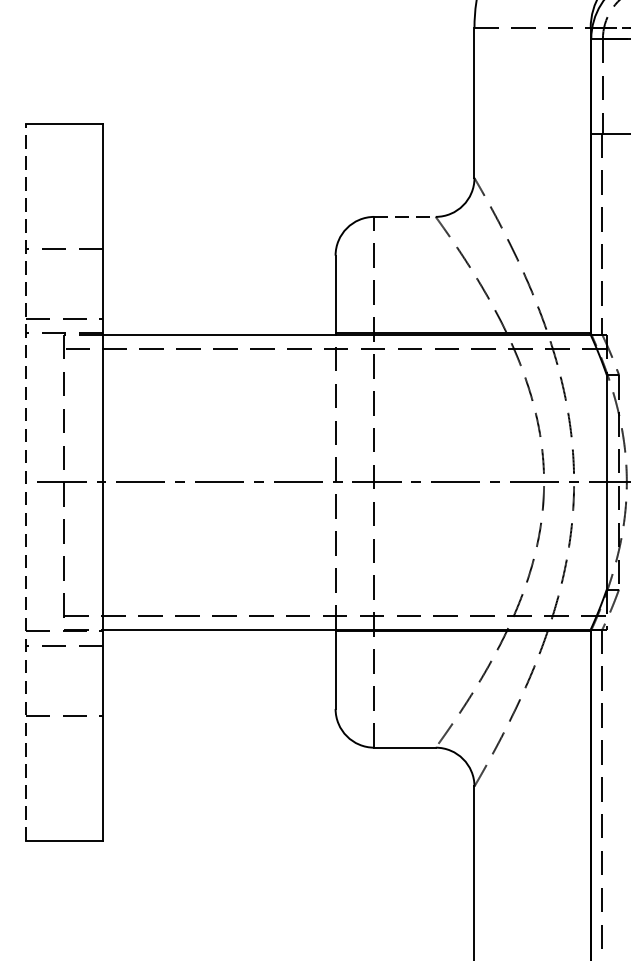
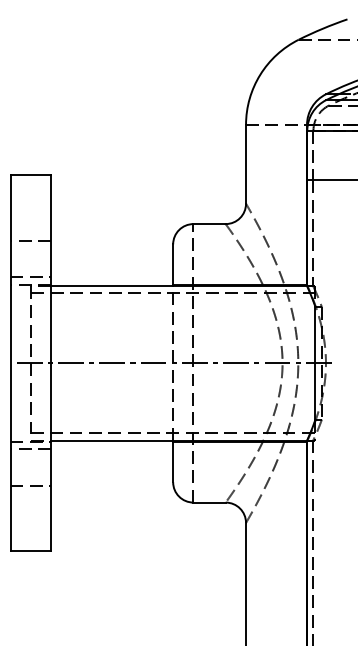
line: (406, 217) -> (210, 224), dashed -> solid
line: (25, 480) -> (10, 362), dashed -> solid

